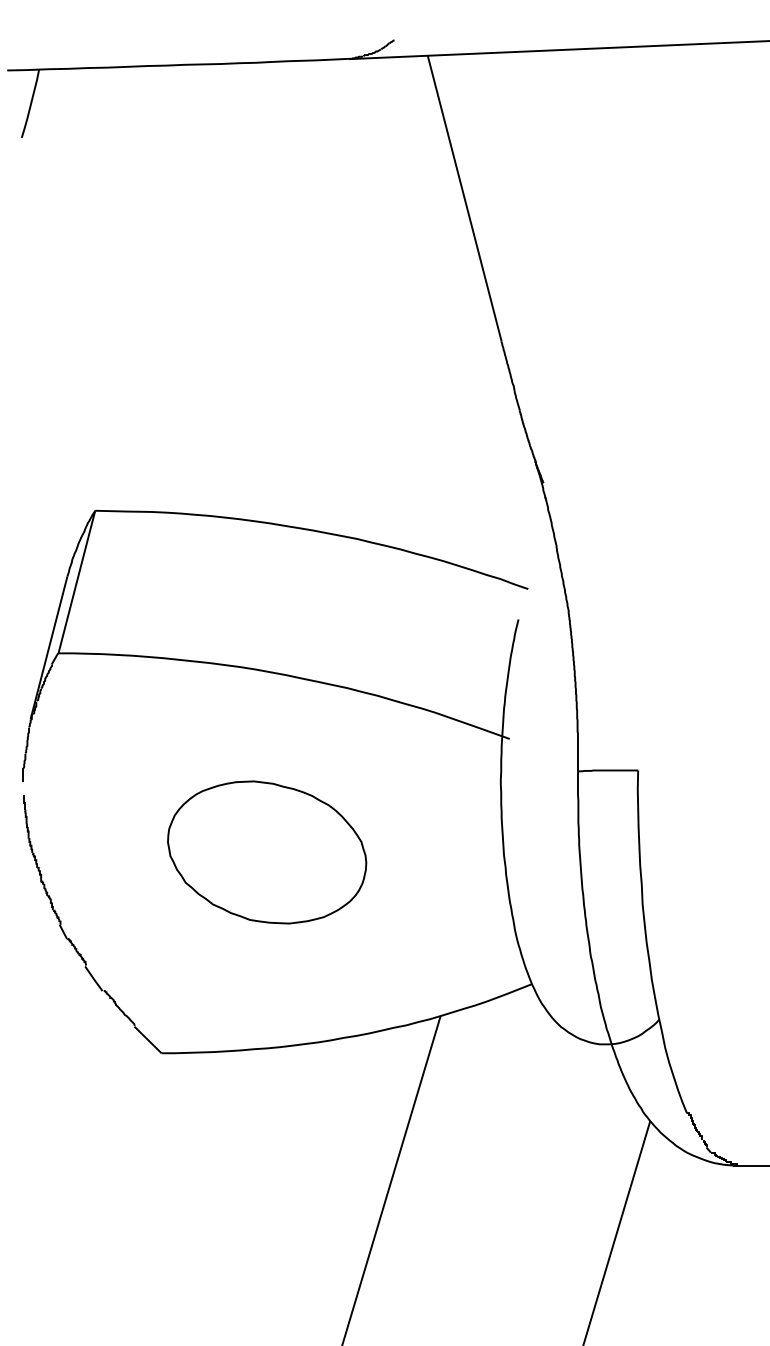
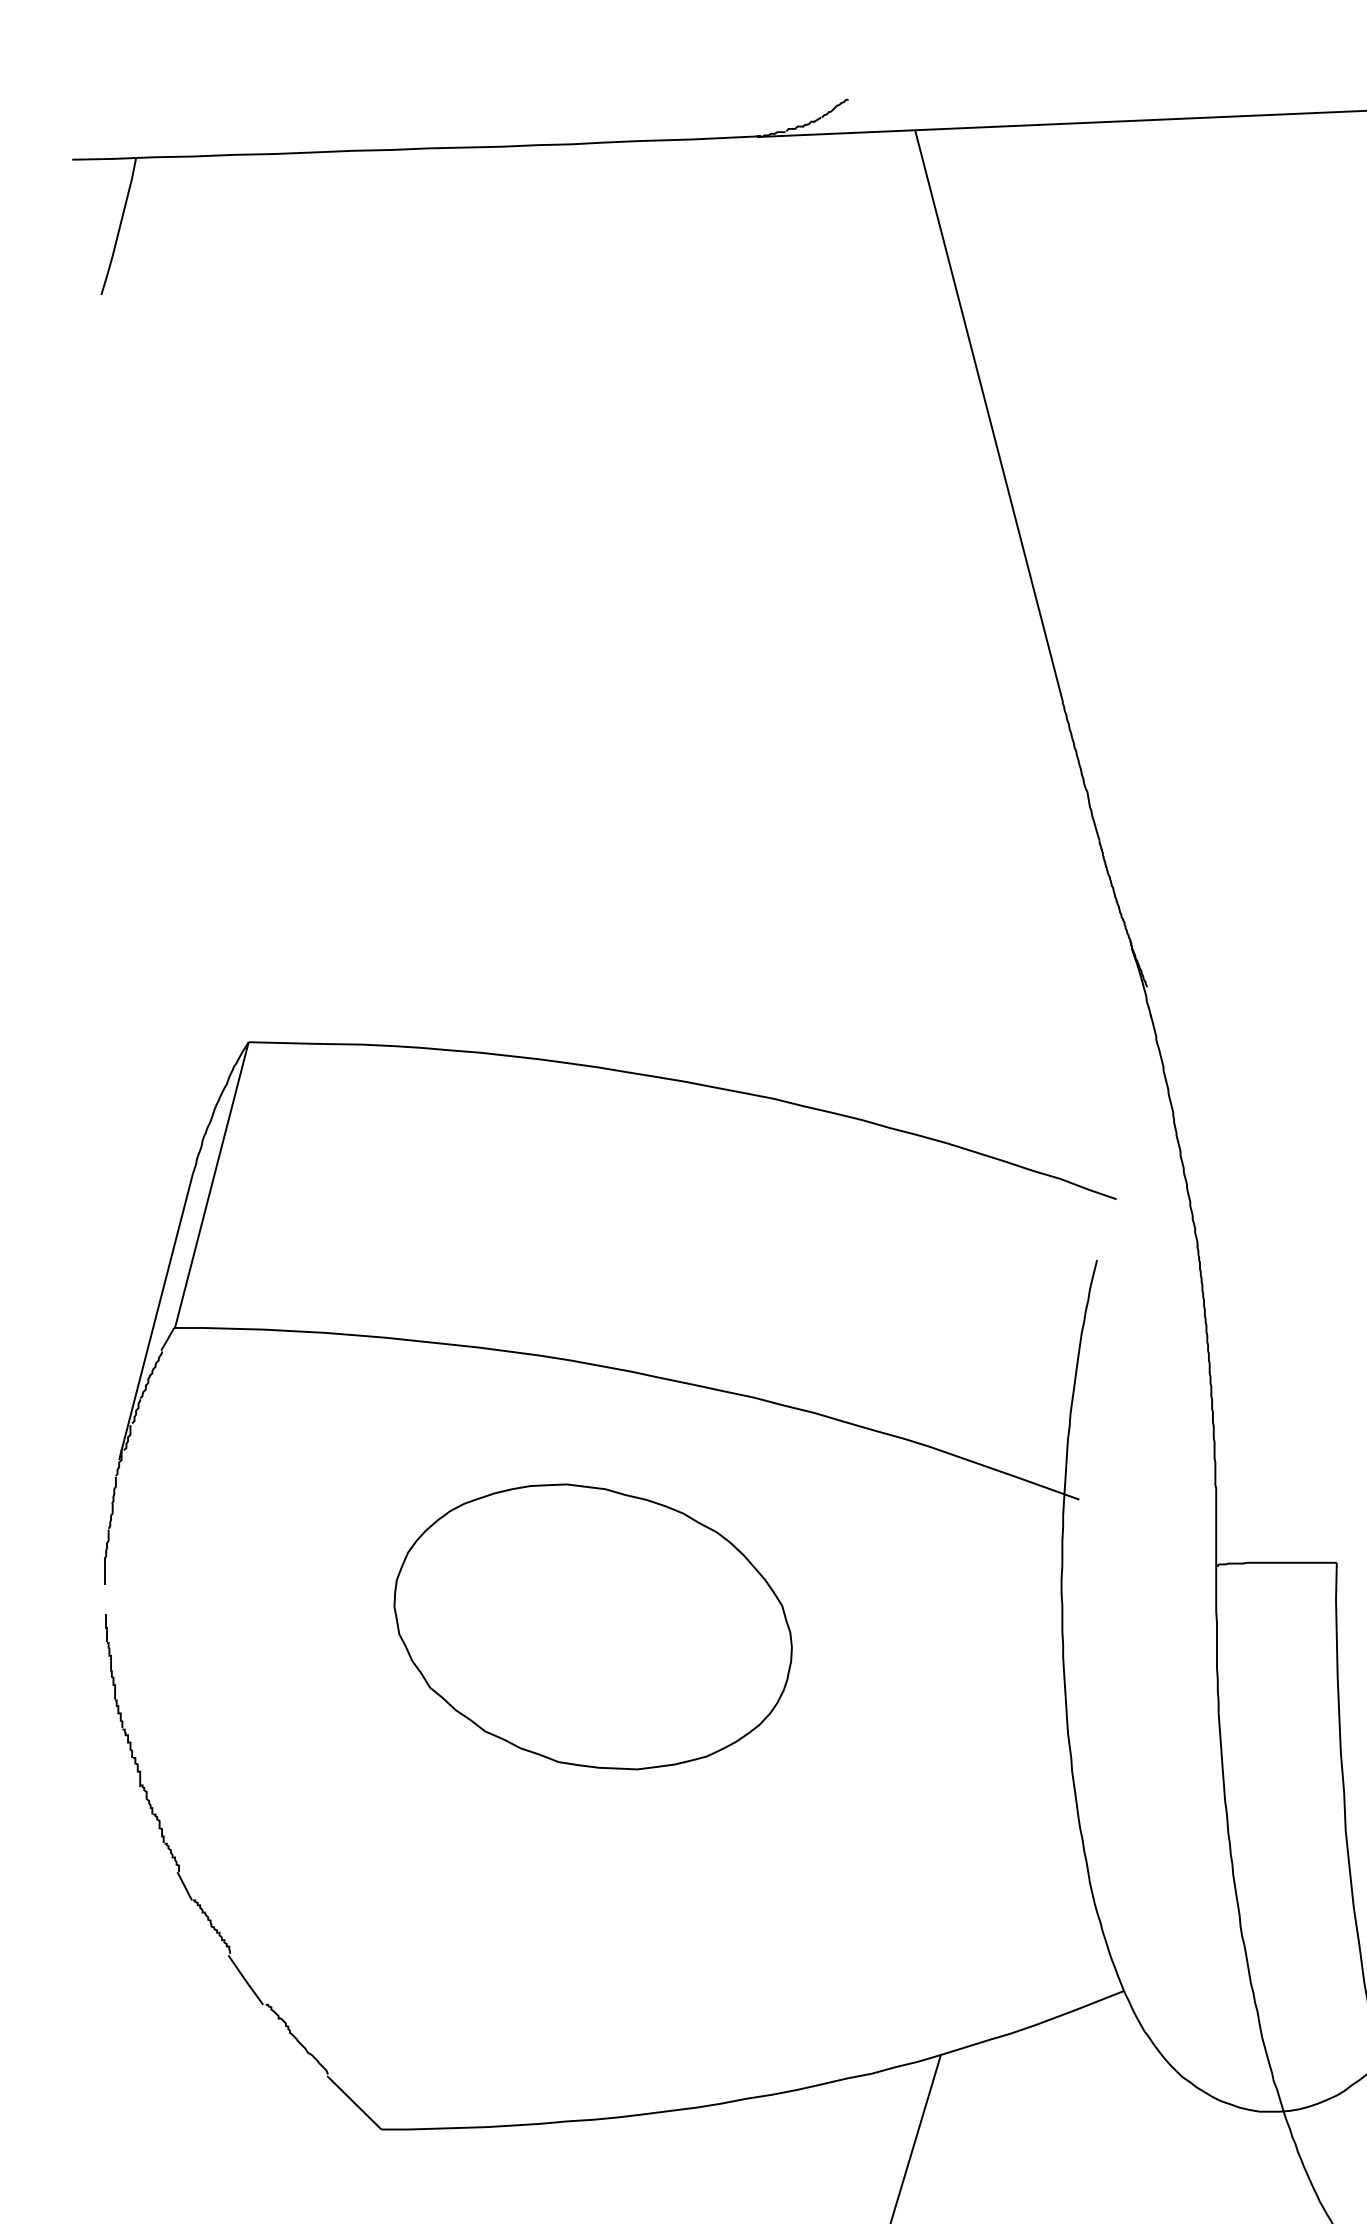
part: (267, 852) -> (593, 1626), moved

